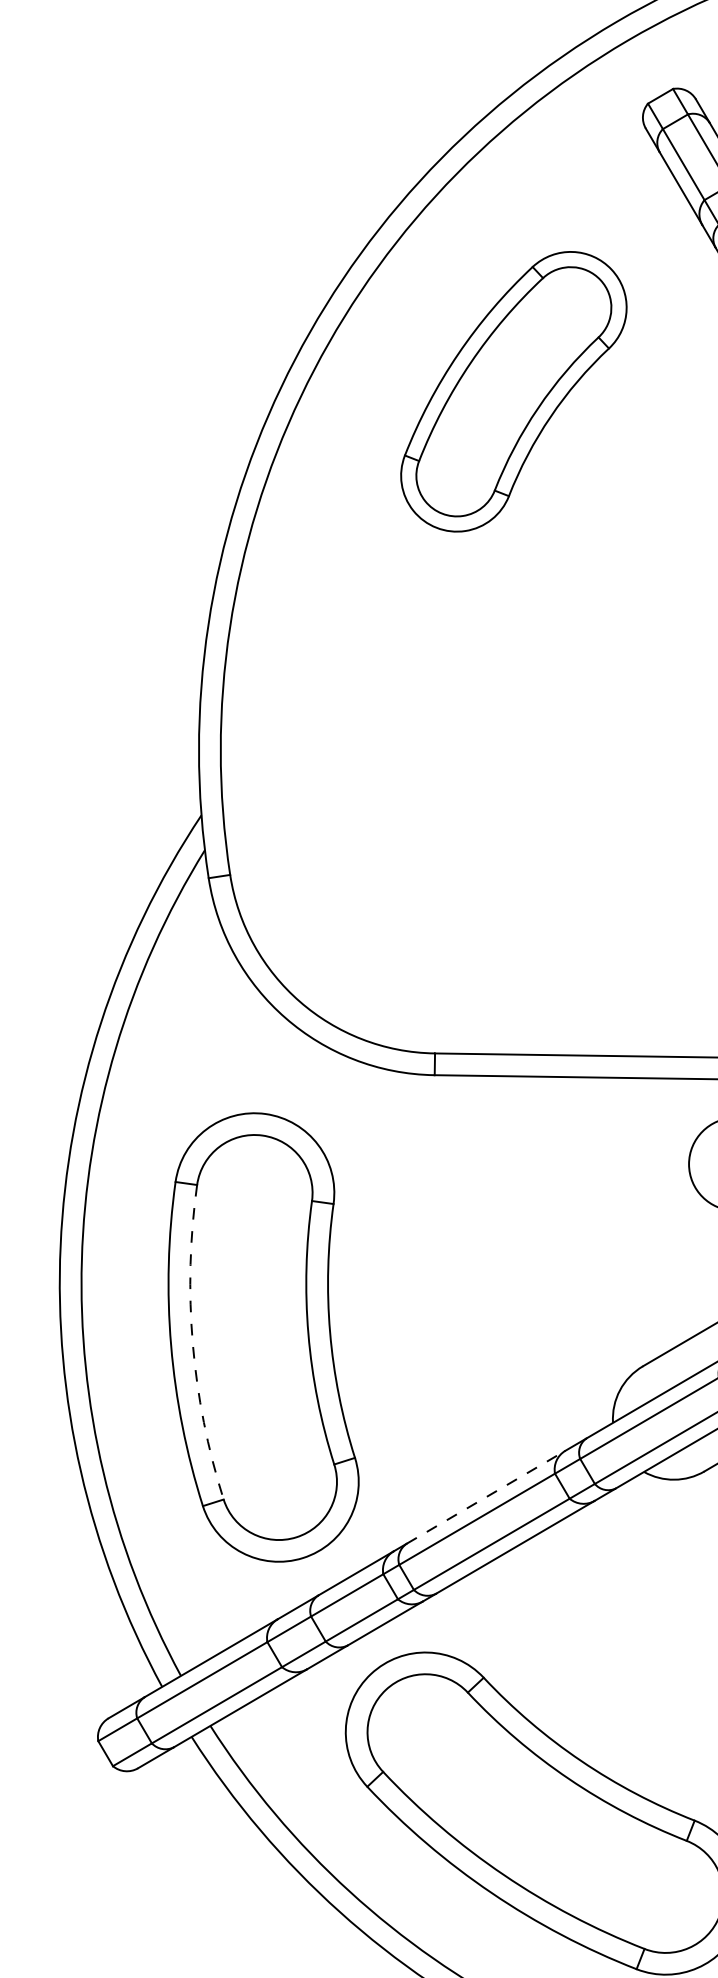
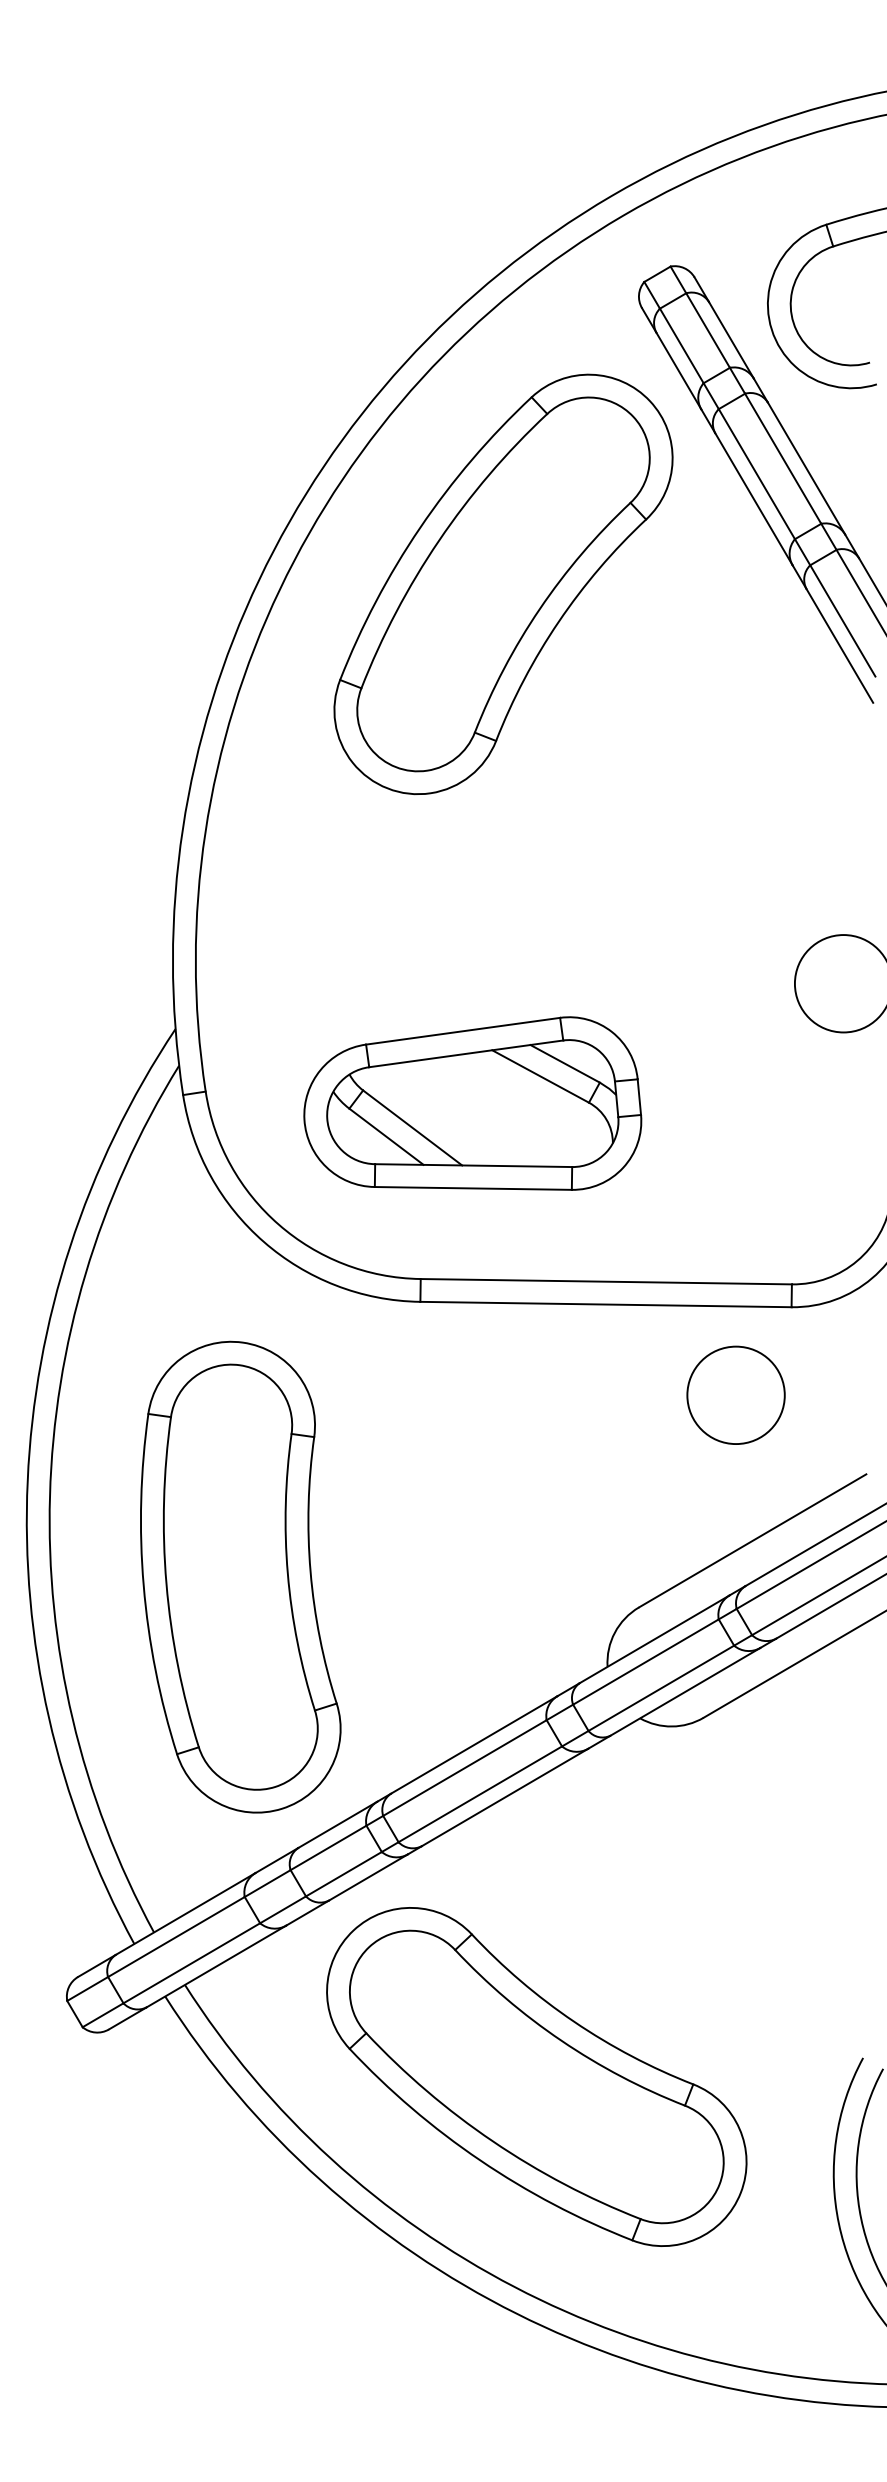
part: (513, 391) -> (503, 584), size x1.43
part: (484, 886) -> (472, 1103), added
arc: (192, 1343) -> (166, 1583), dashed -> solid
line: (486, 1496) -> (474, 1744), dashed -> solid

